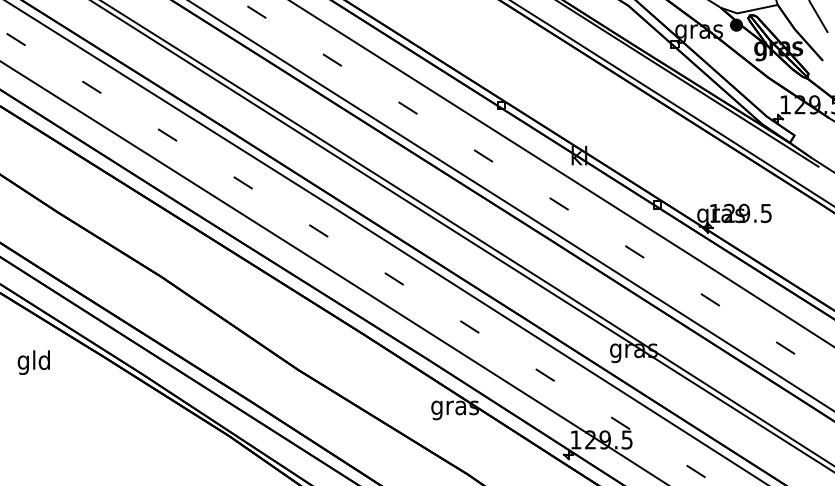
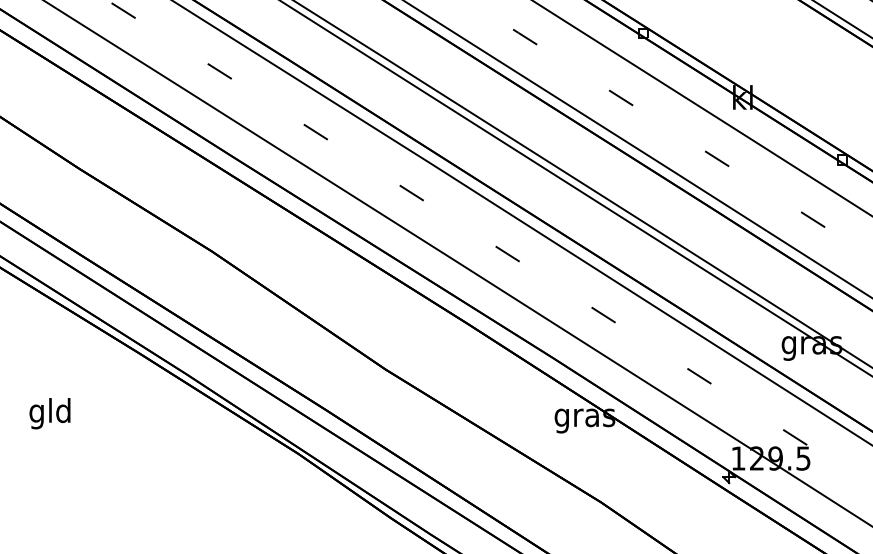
text: (33, 362) -> (49, 413), moved

